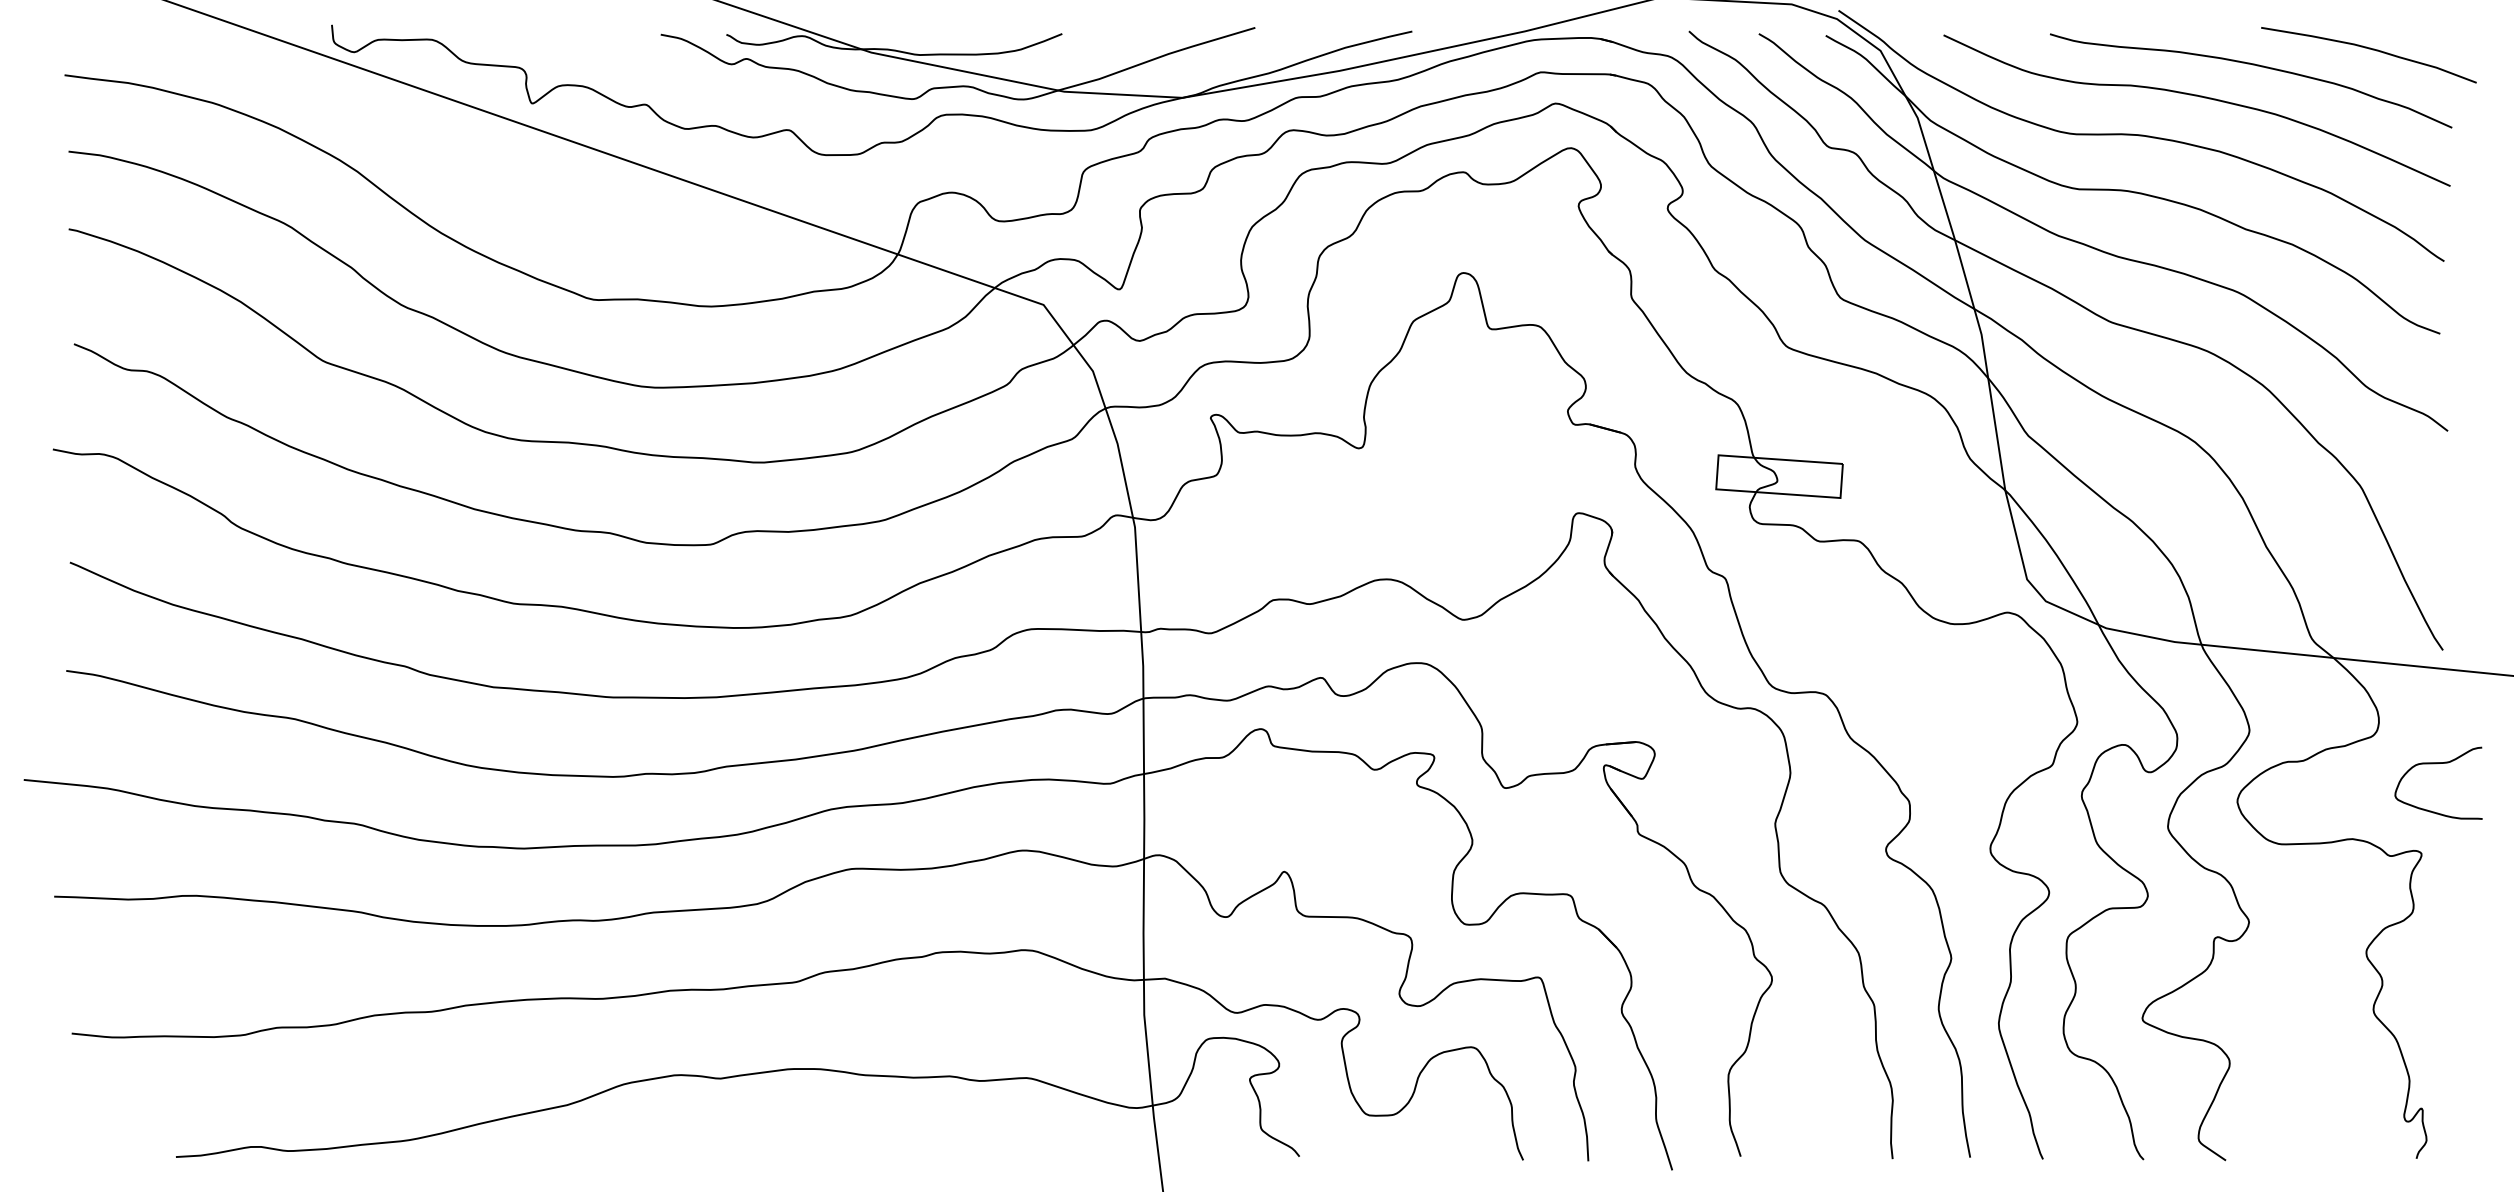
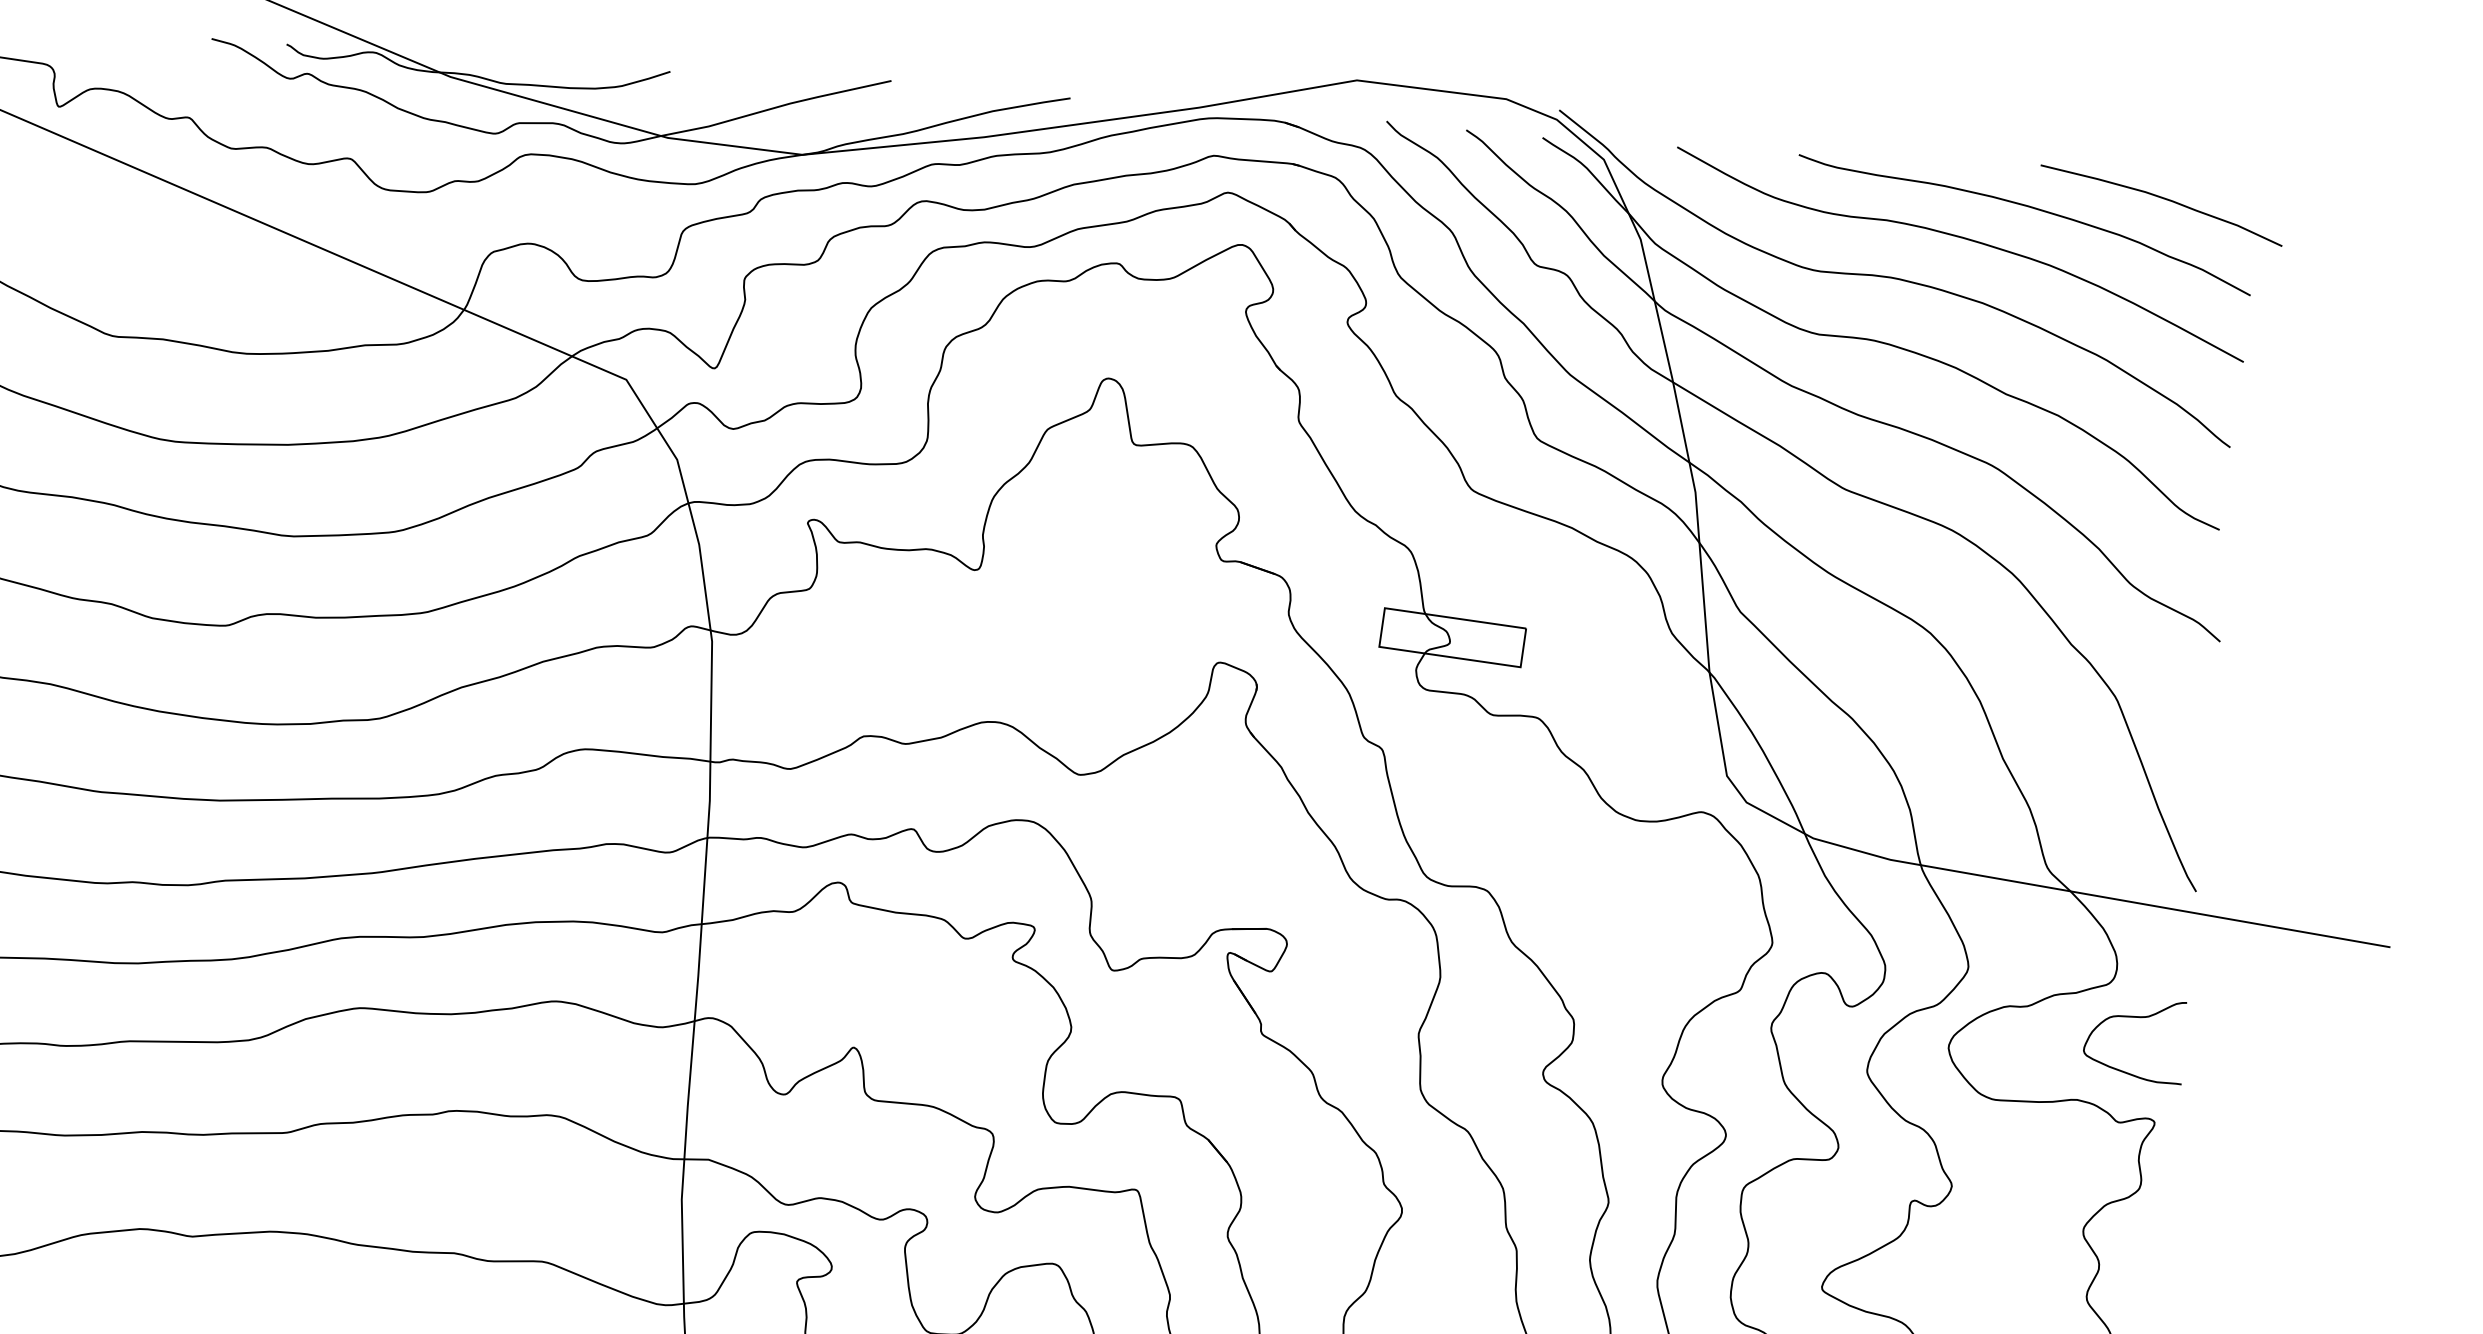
curve: (2436, 764) -> (2133, 1018), moved

